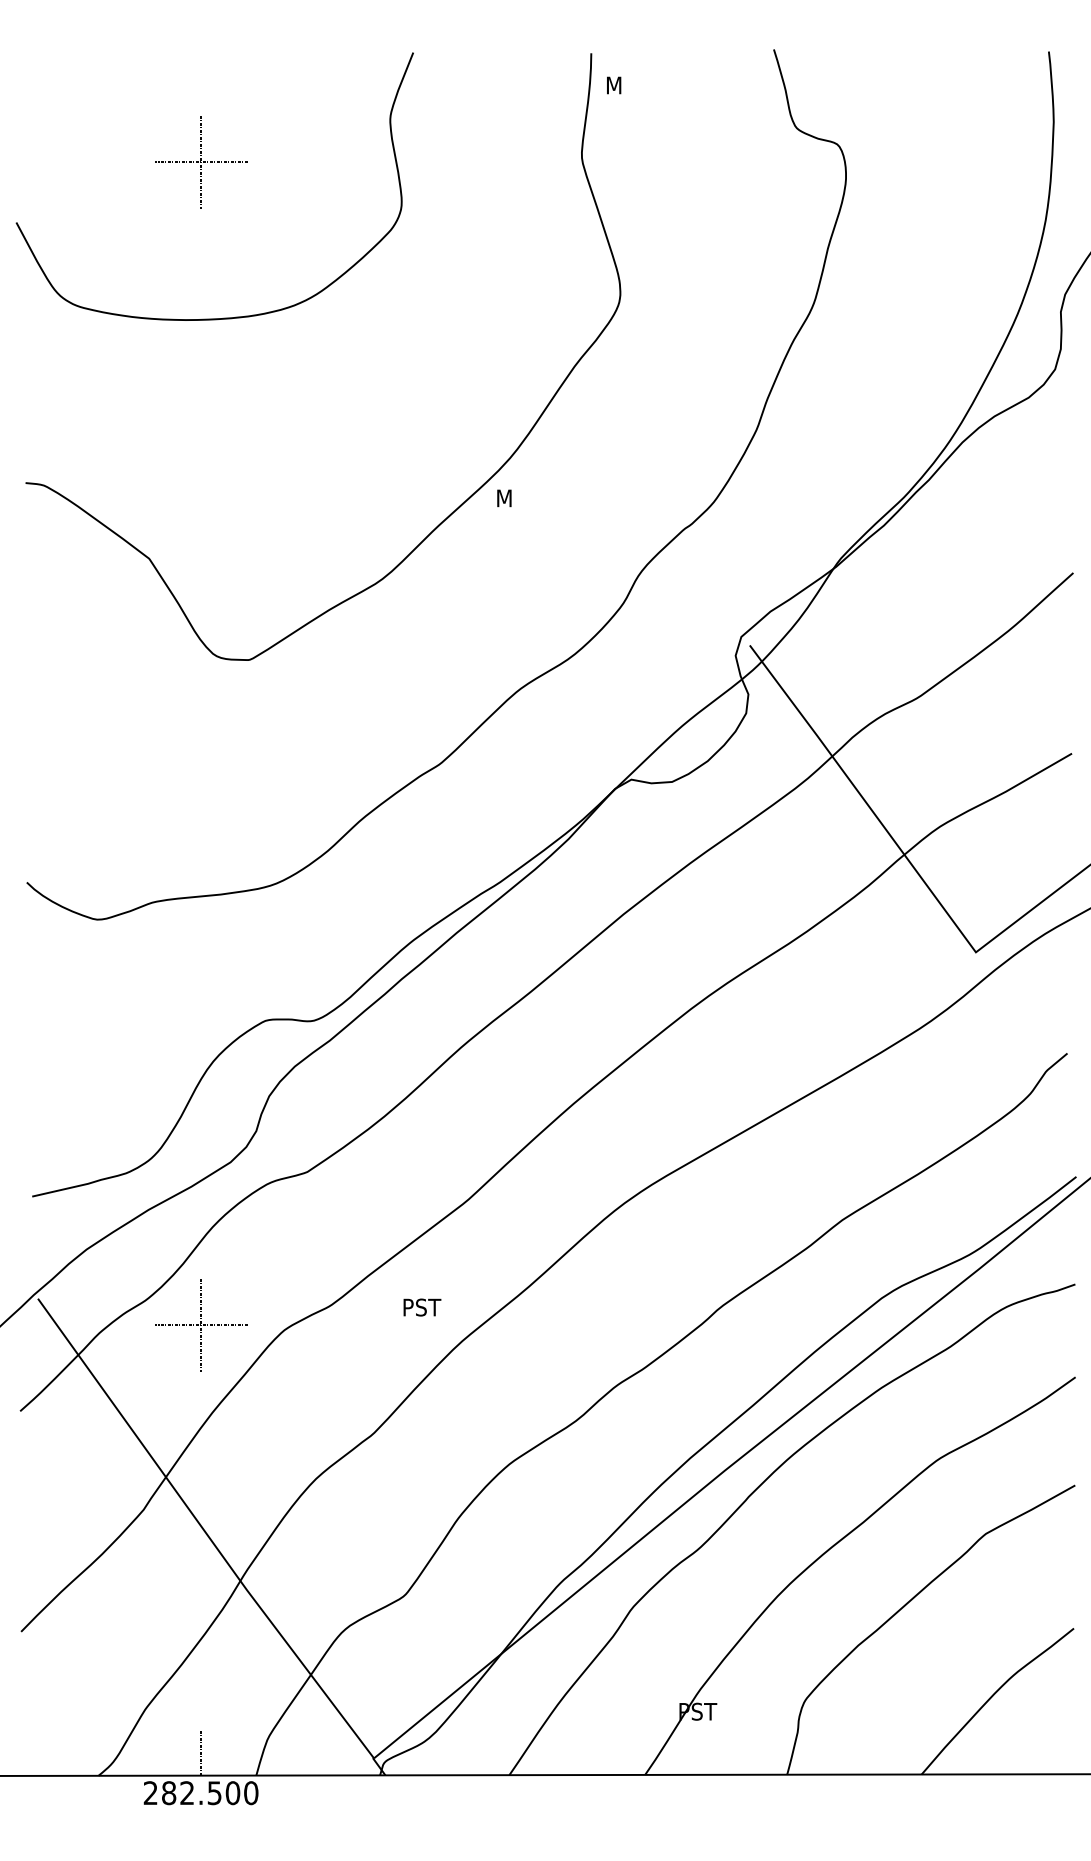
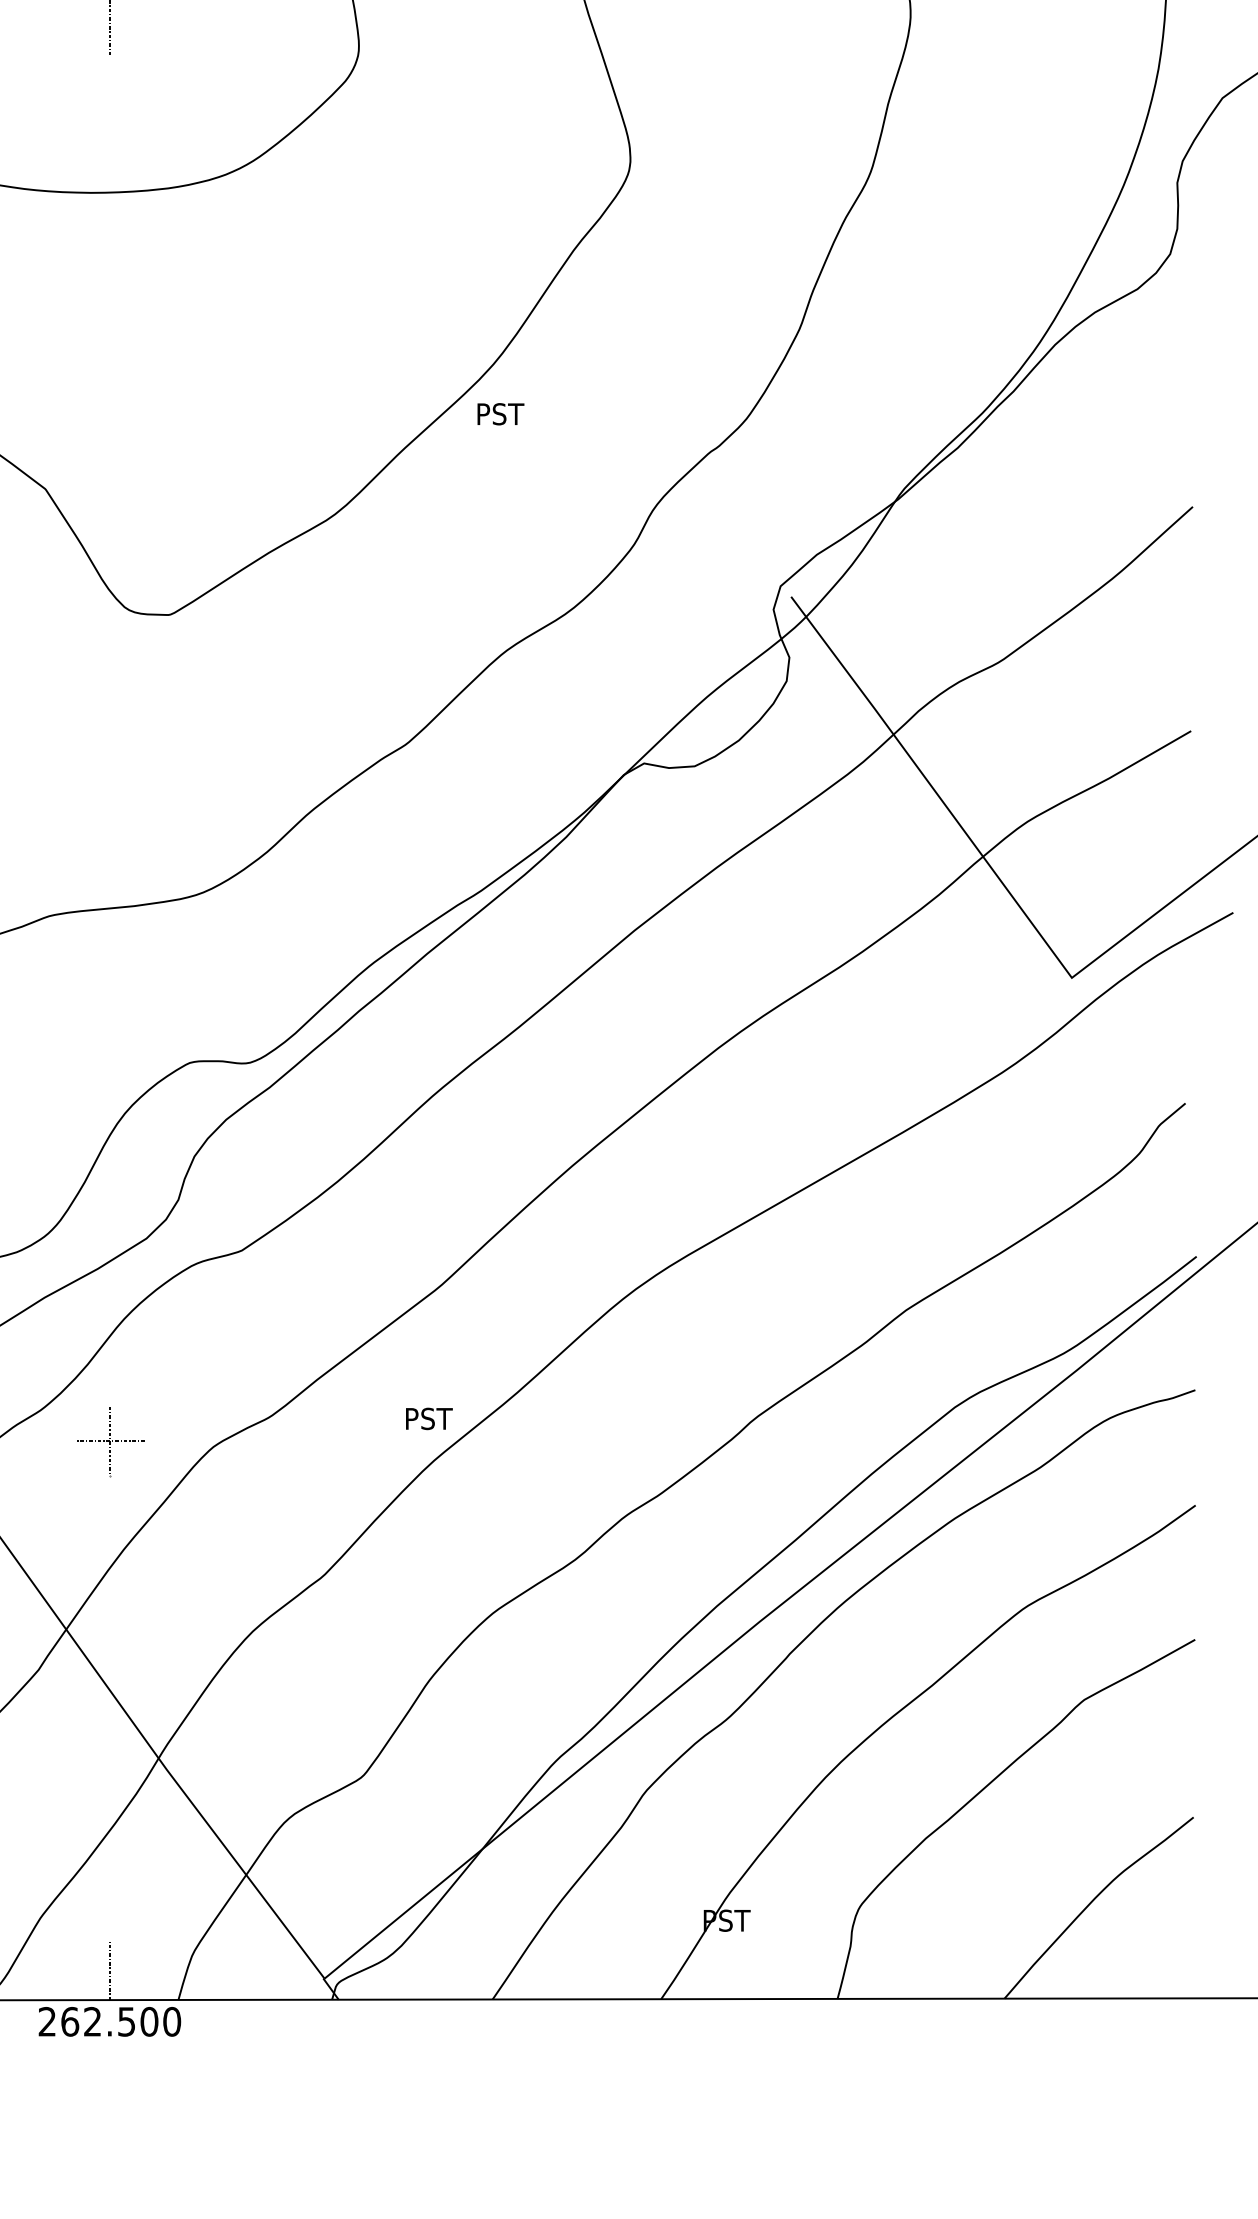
text: (516, 498) -> (501, 414), M -> PST
text: (422, 1307) -> (429, 1418), moved
part: (201, 1325) -> (110, 1441), size x0.6
text: (169, 1792) -> (70, 2021), 282.500 -> 262.500

